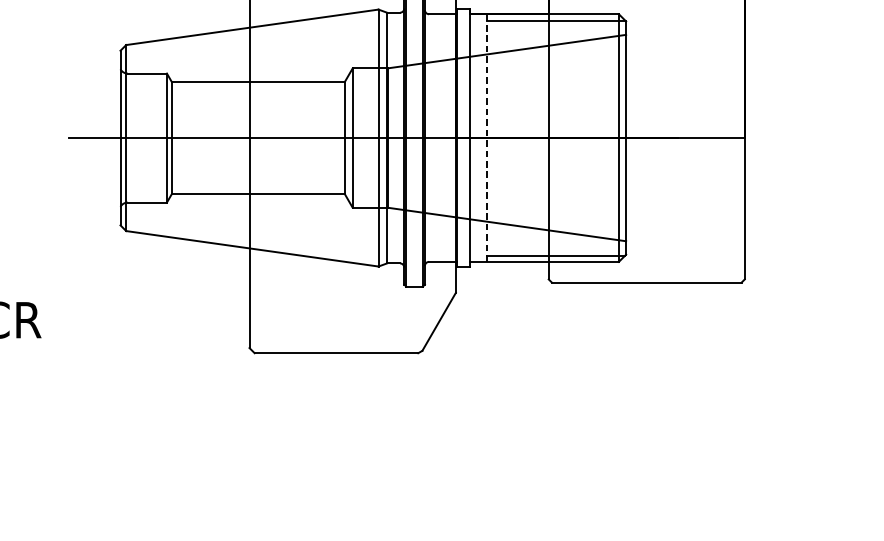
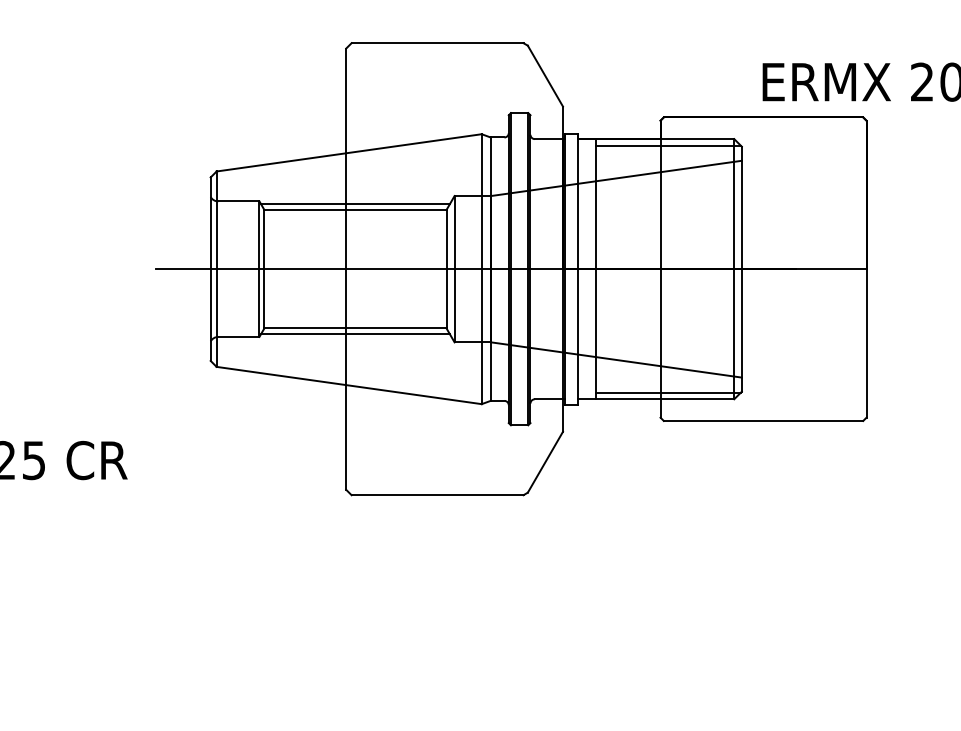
line: (258, 76) -> (355, 204), added
line: (486, 137) -> (595, 268), dashed -> solid
line: (258, 200) -> (355, 334), added

